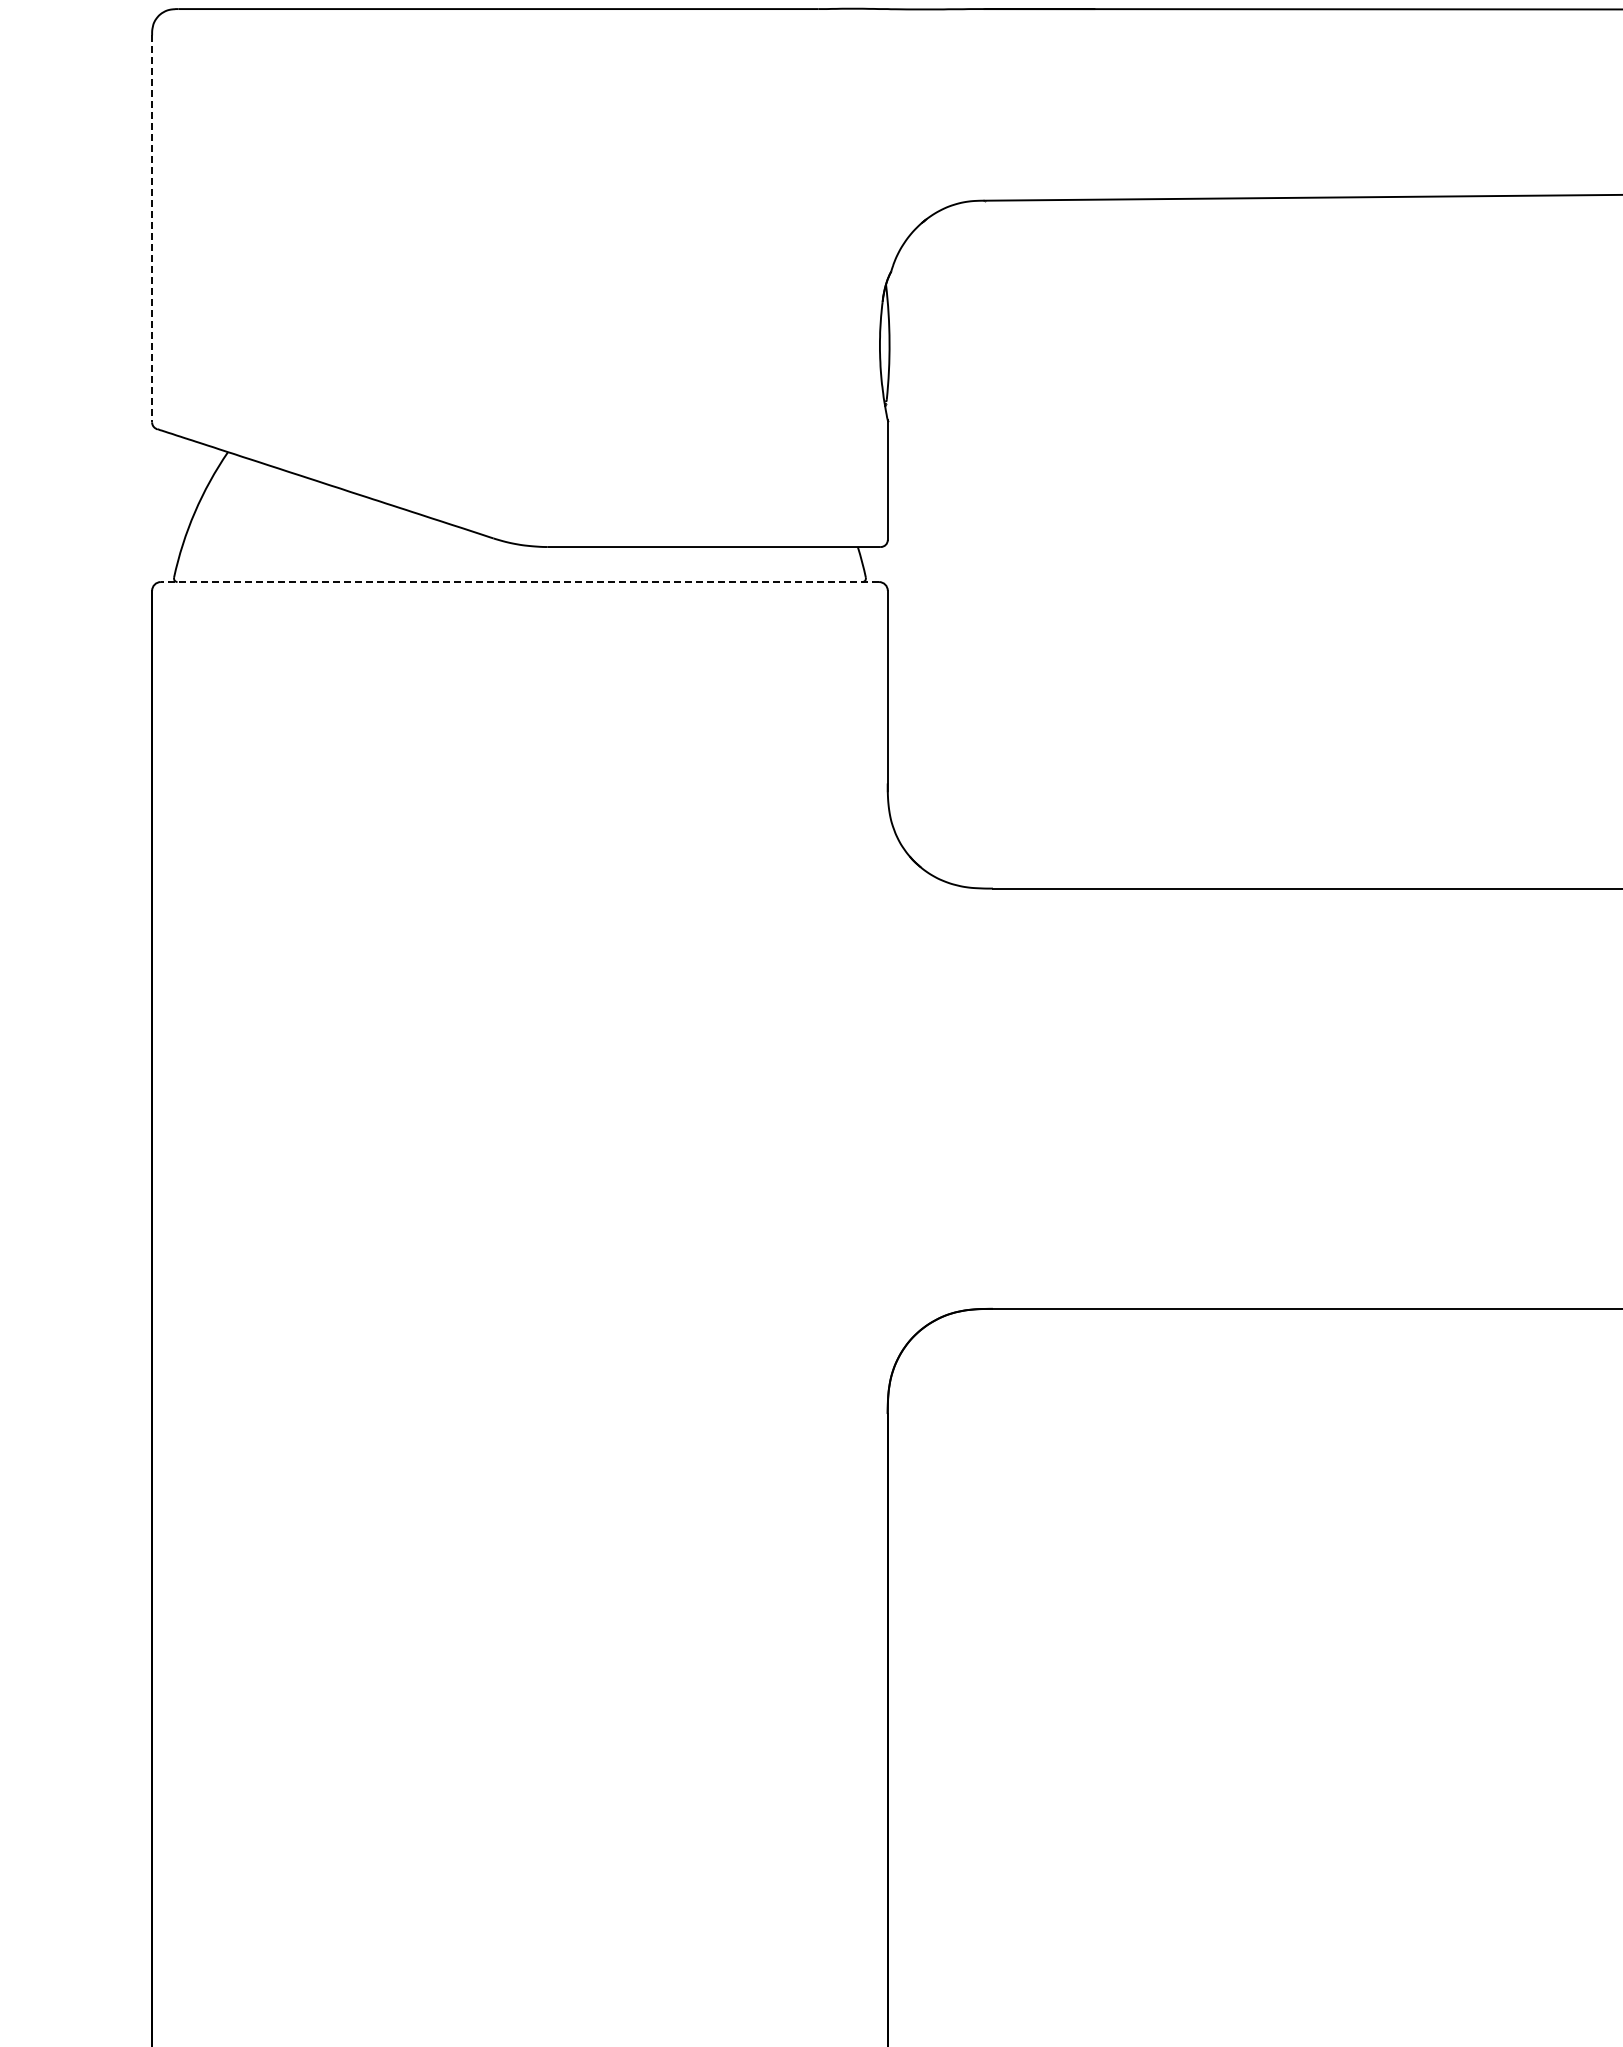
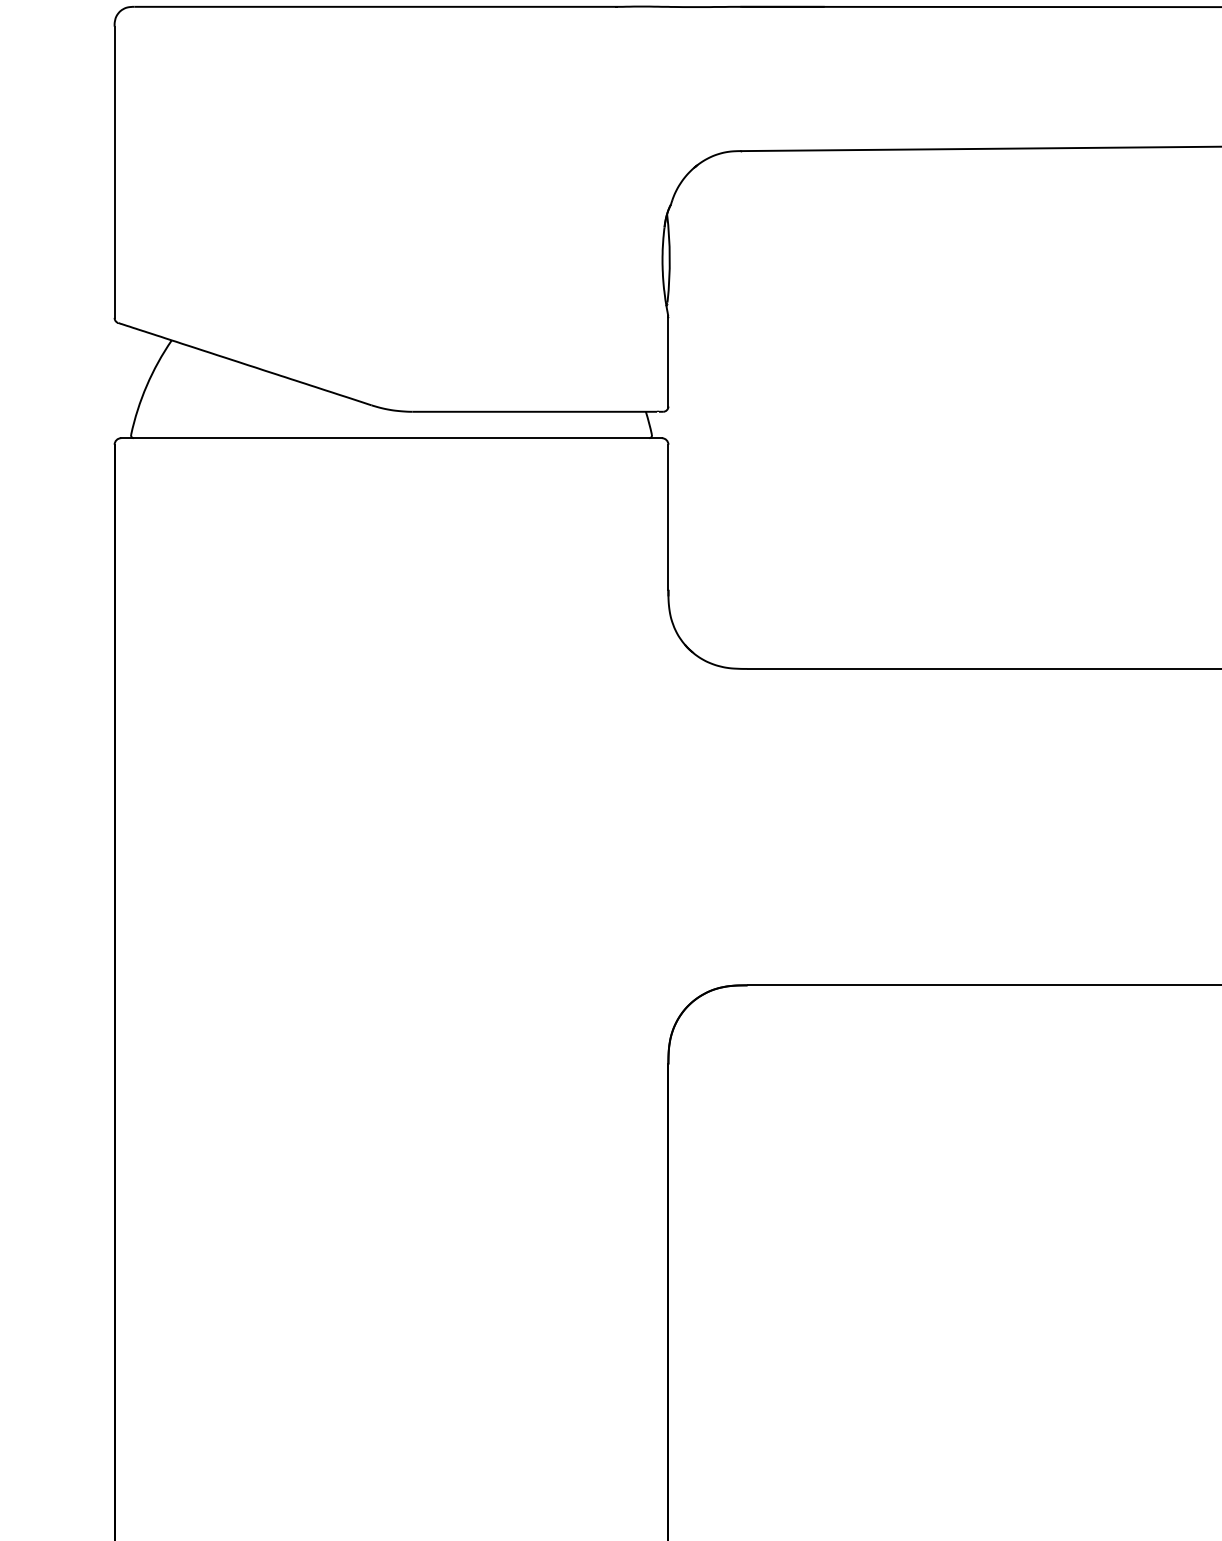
line: (152, 229) -> (114, 172), dashed -> solid
line: (519, 582) -> (391, 438), dashed -> solid

